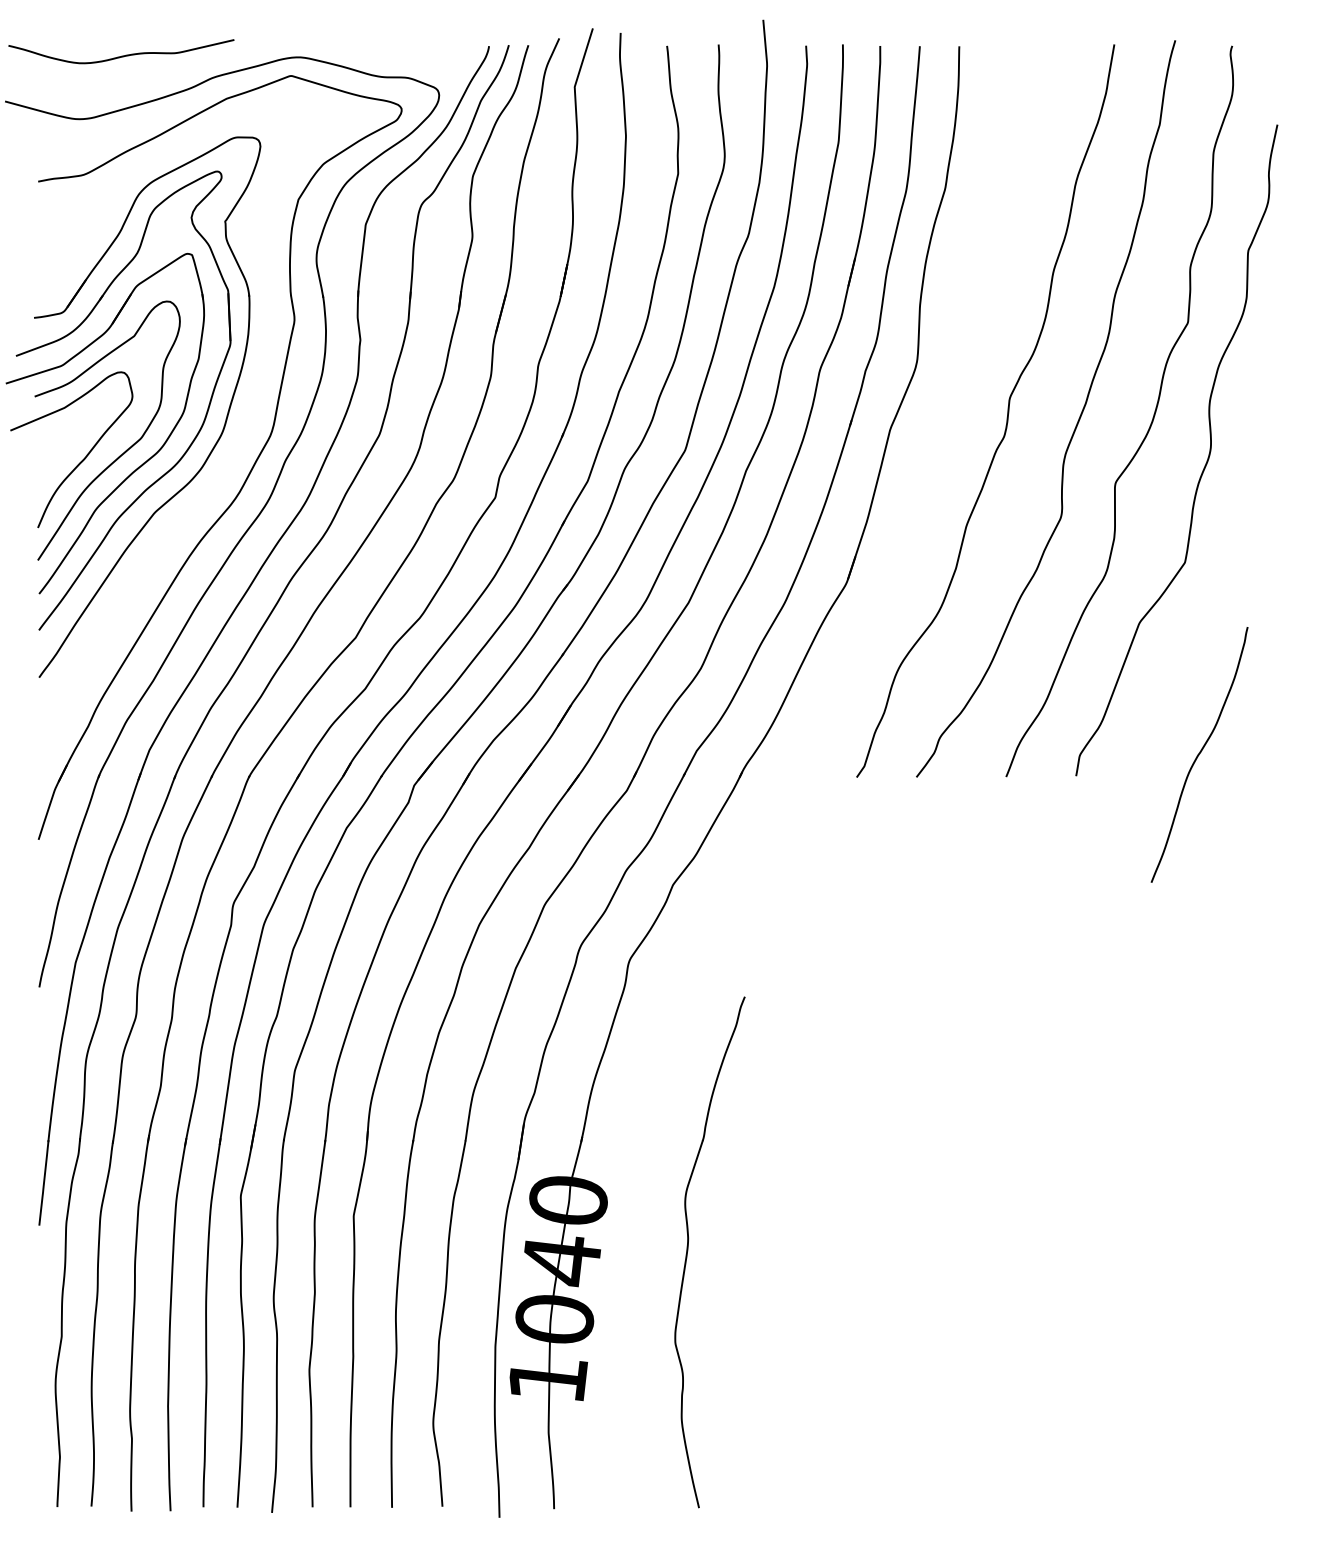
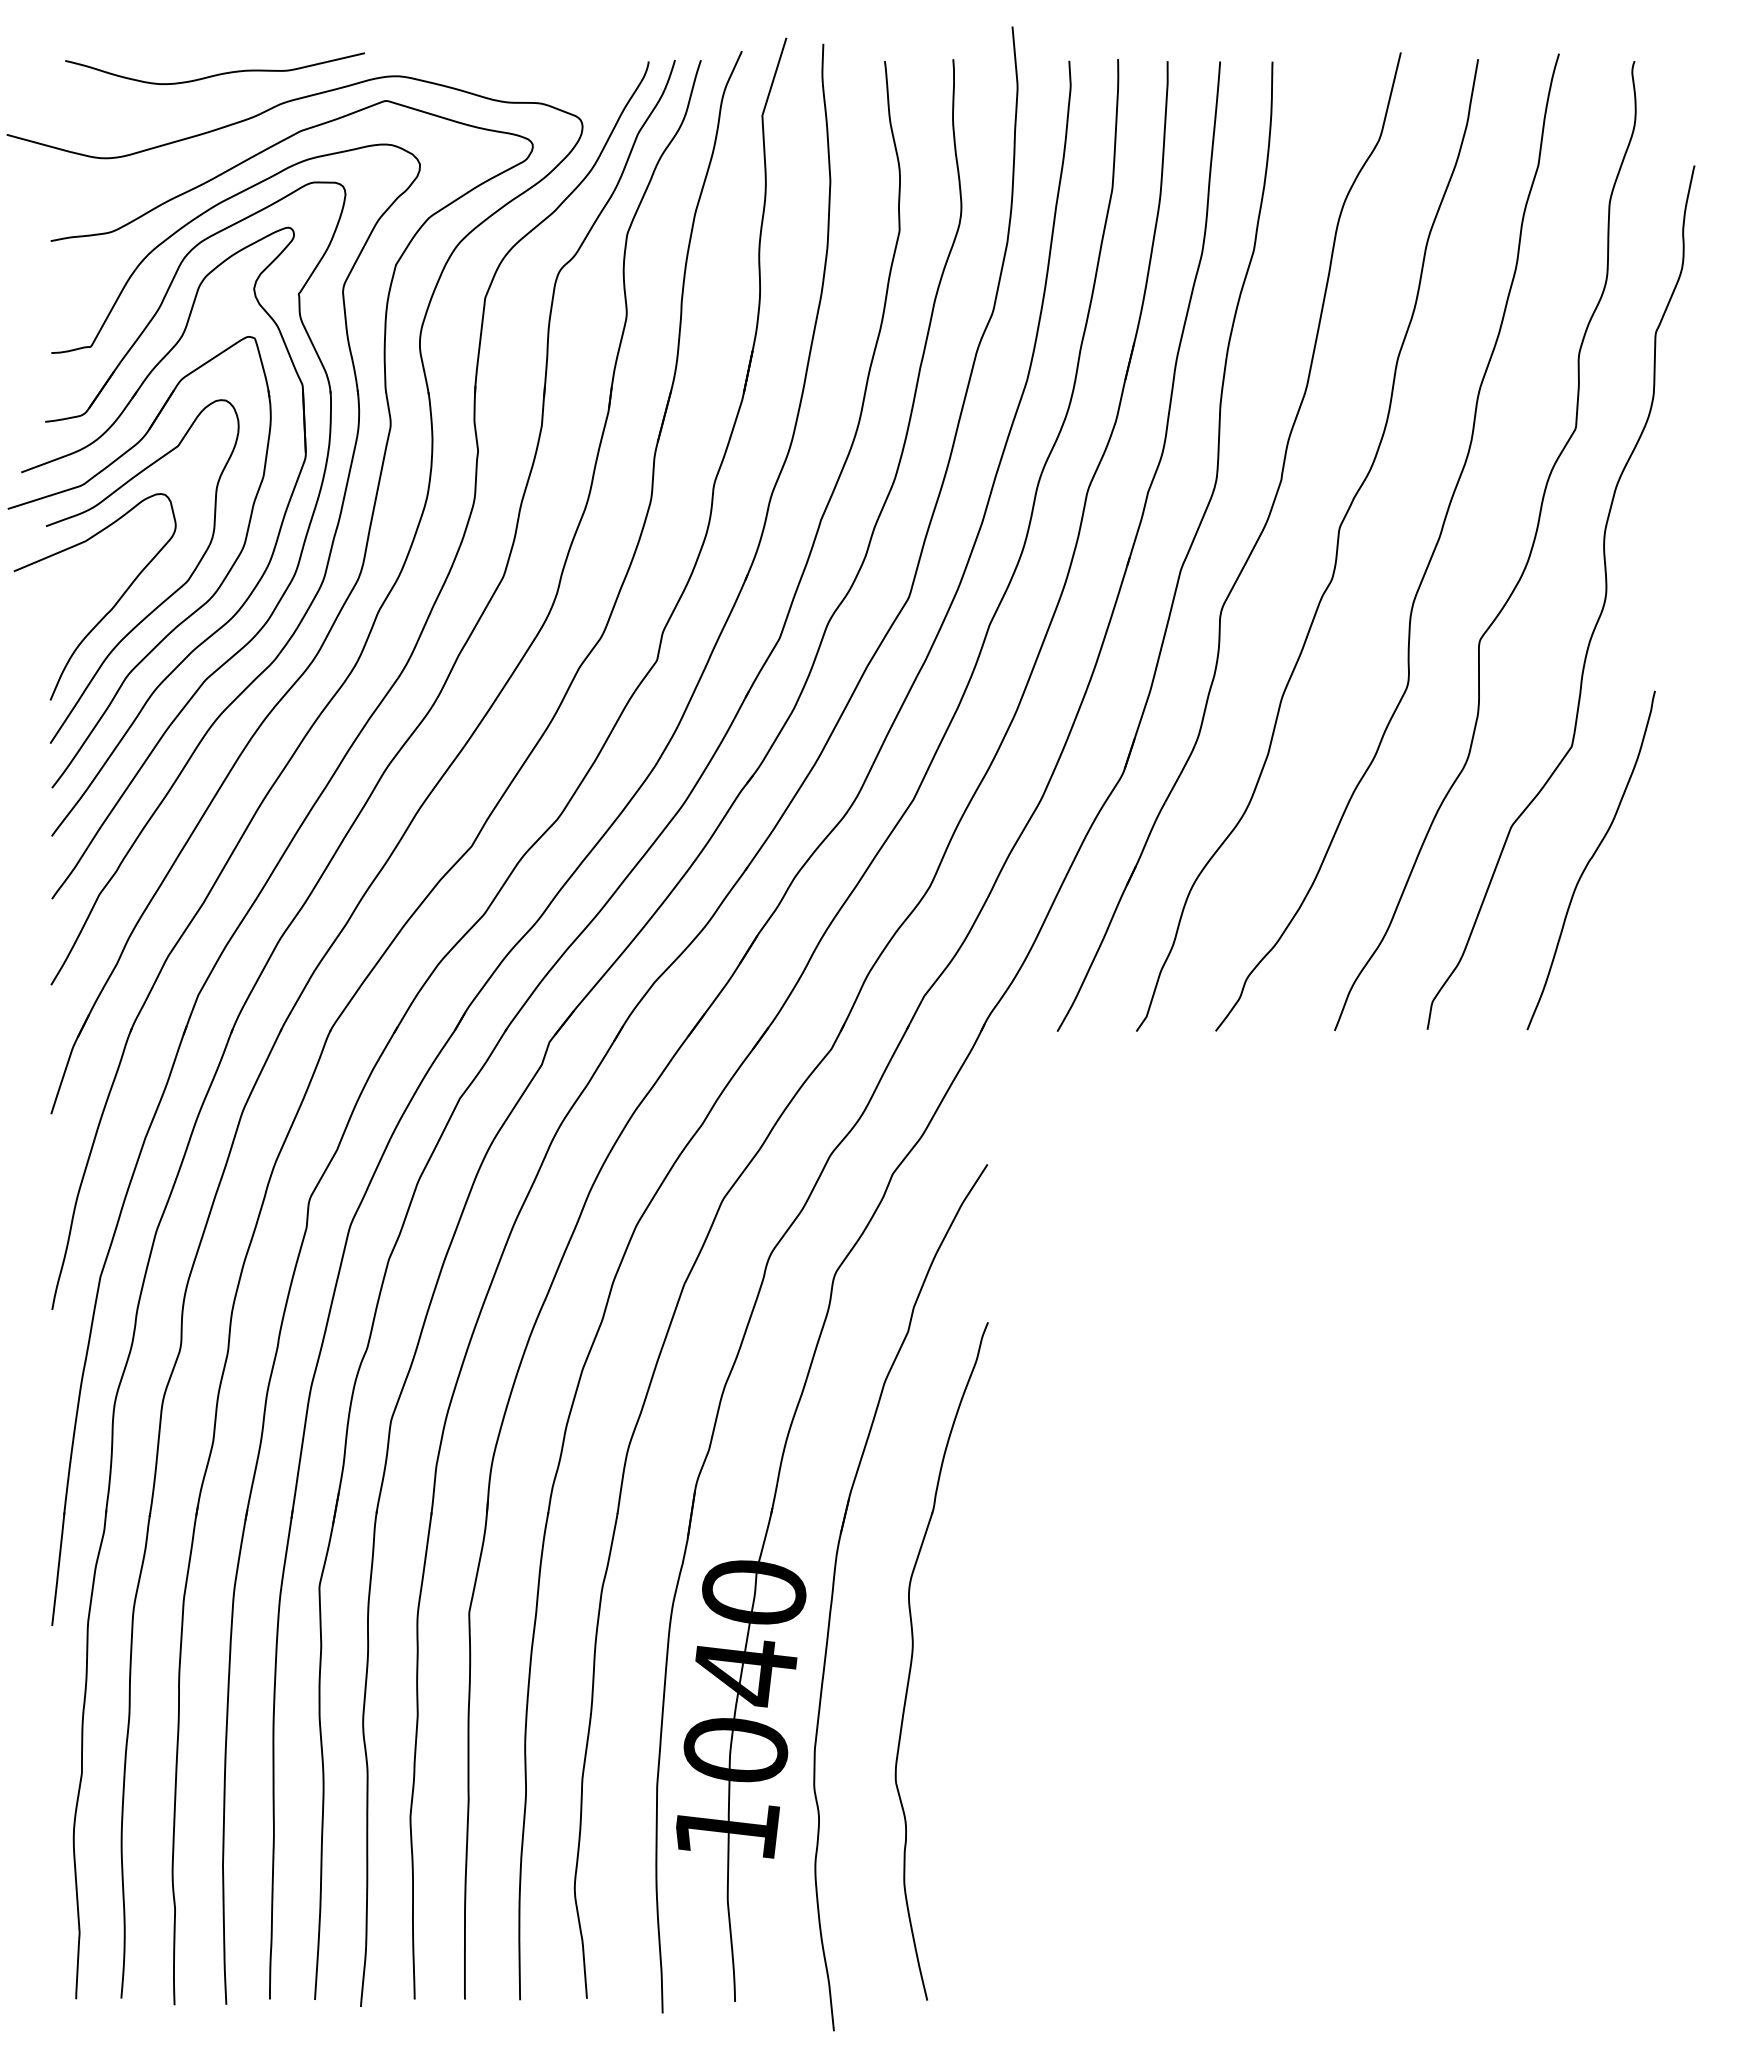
curve: (120, 56) -> (214, 74), moved
part: (942, 415) -> (1250, 551), added
part: (233, 455) -> (309, 604), added
curve: (1199, 754) -> (1590, 860), moved
part: (629, 1195) -> (834, 1586), added

